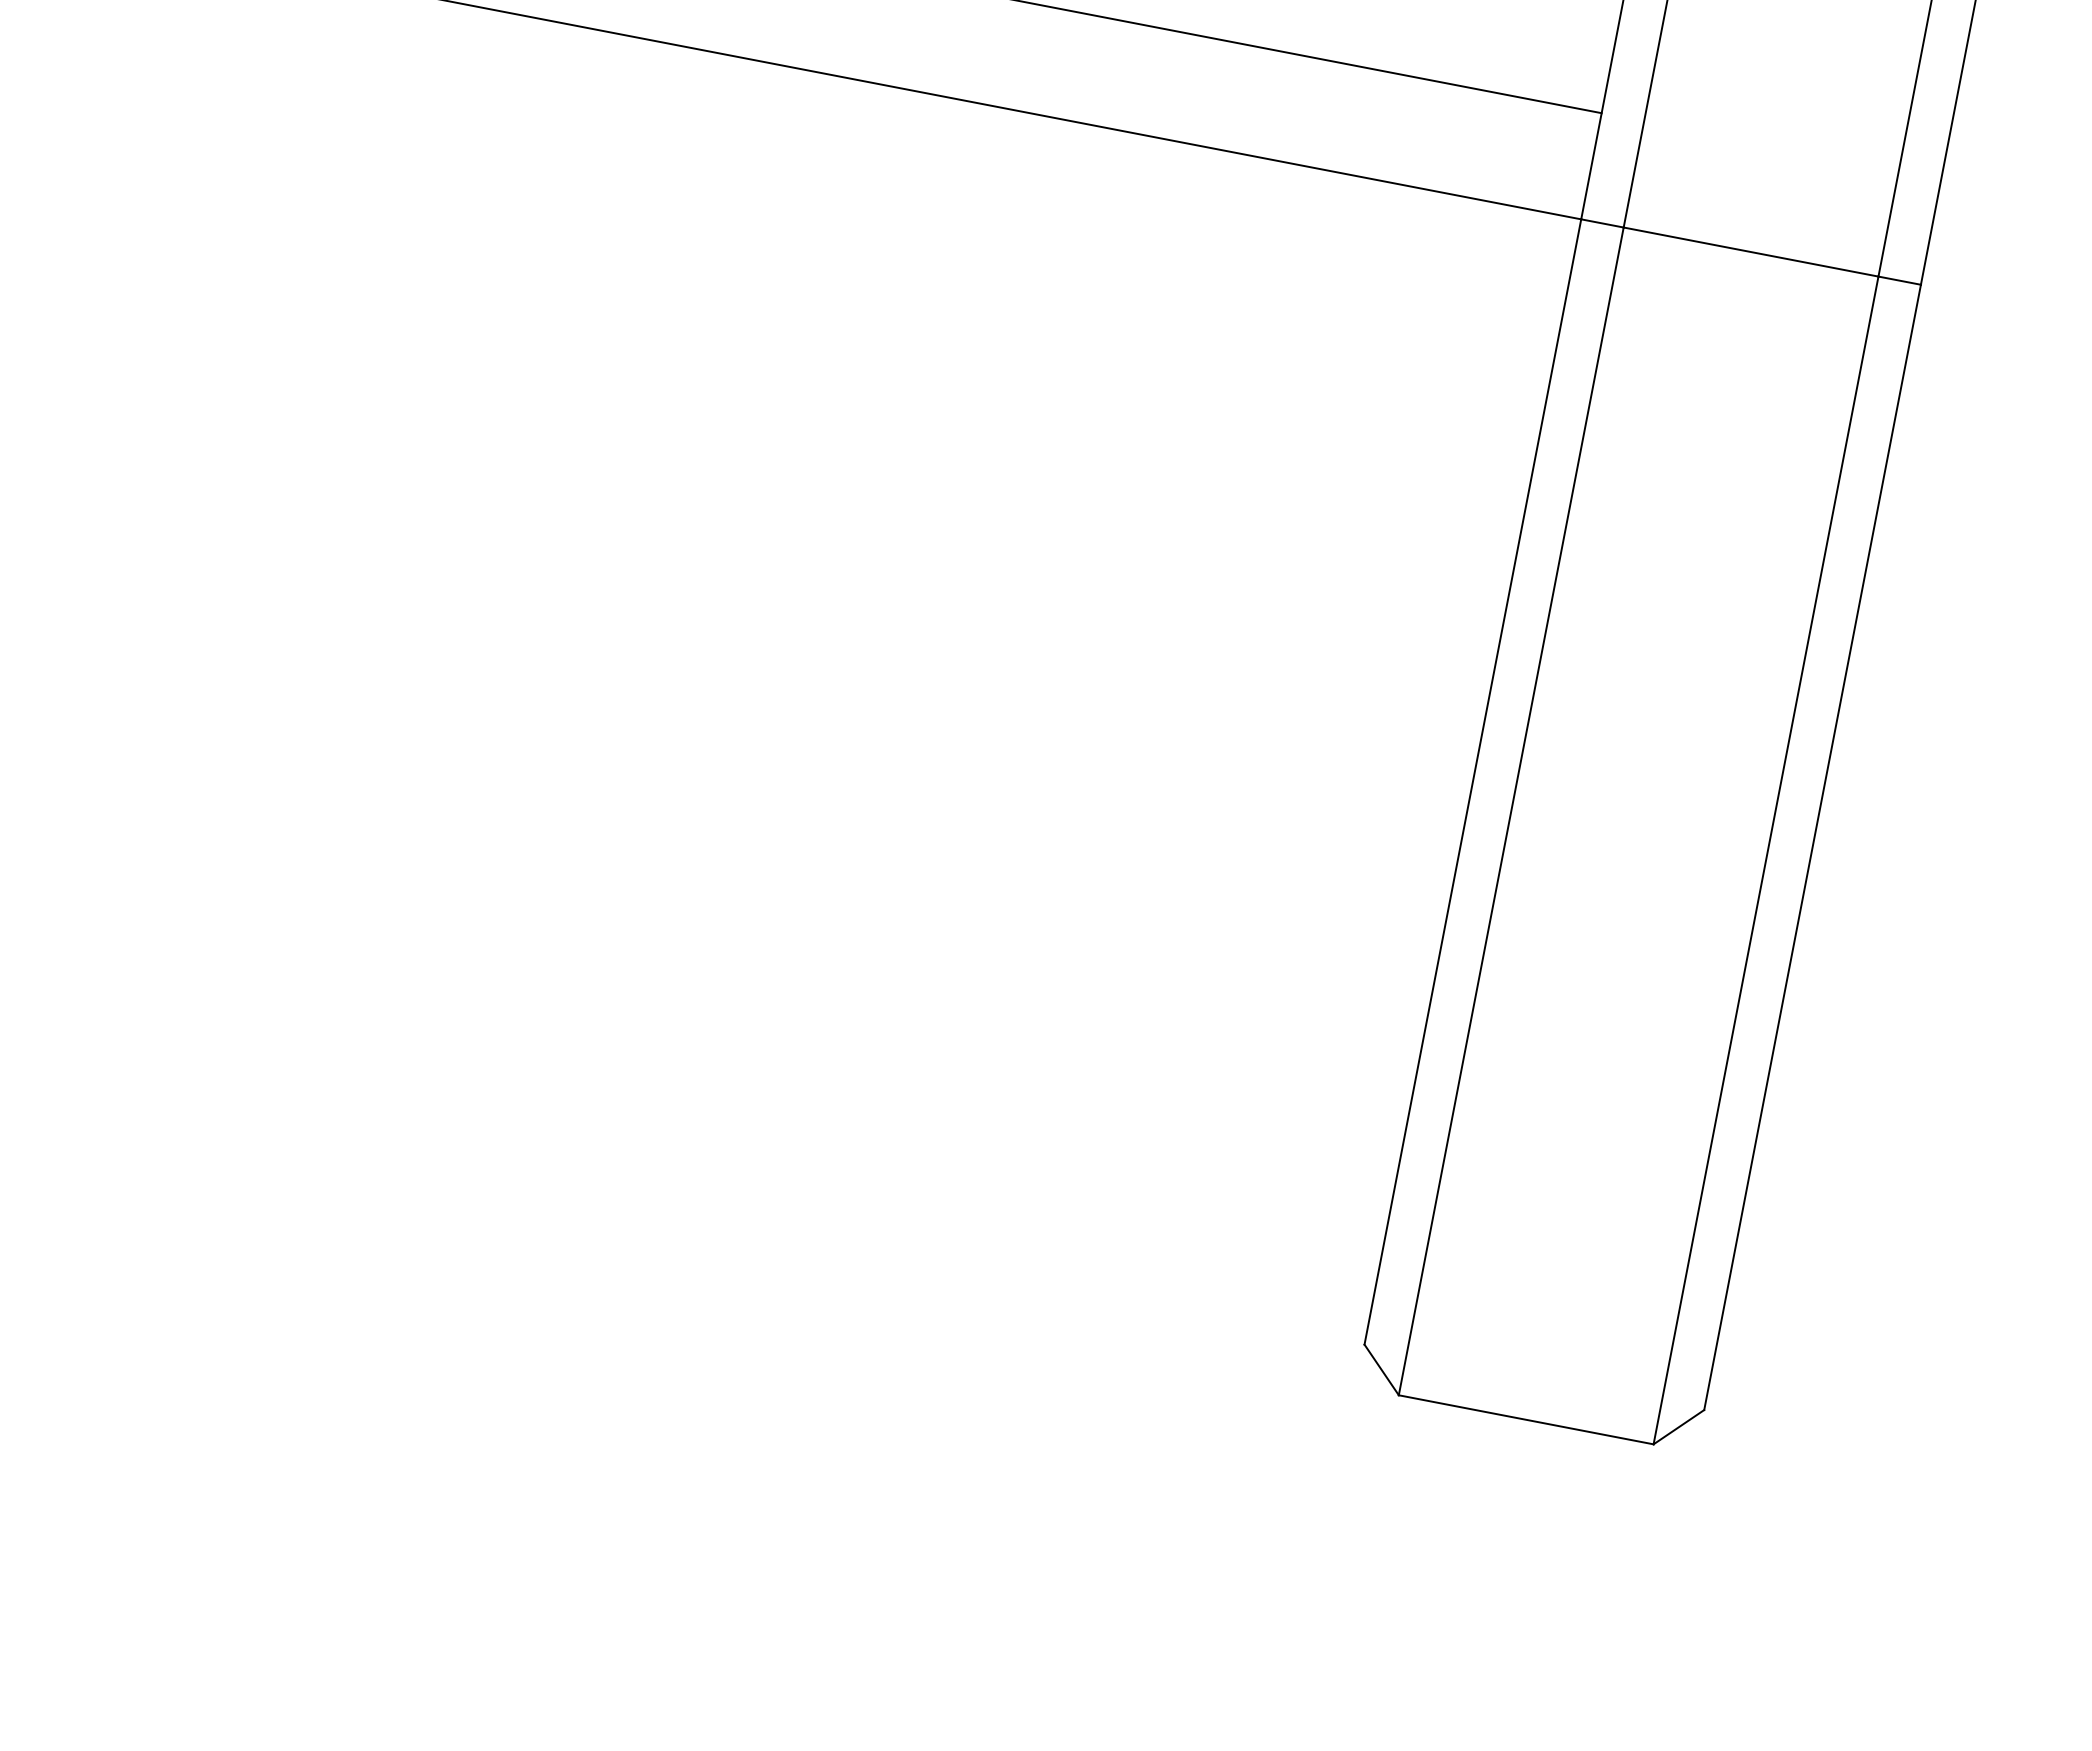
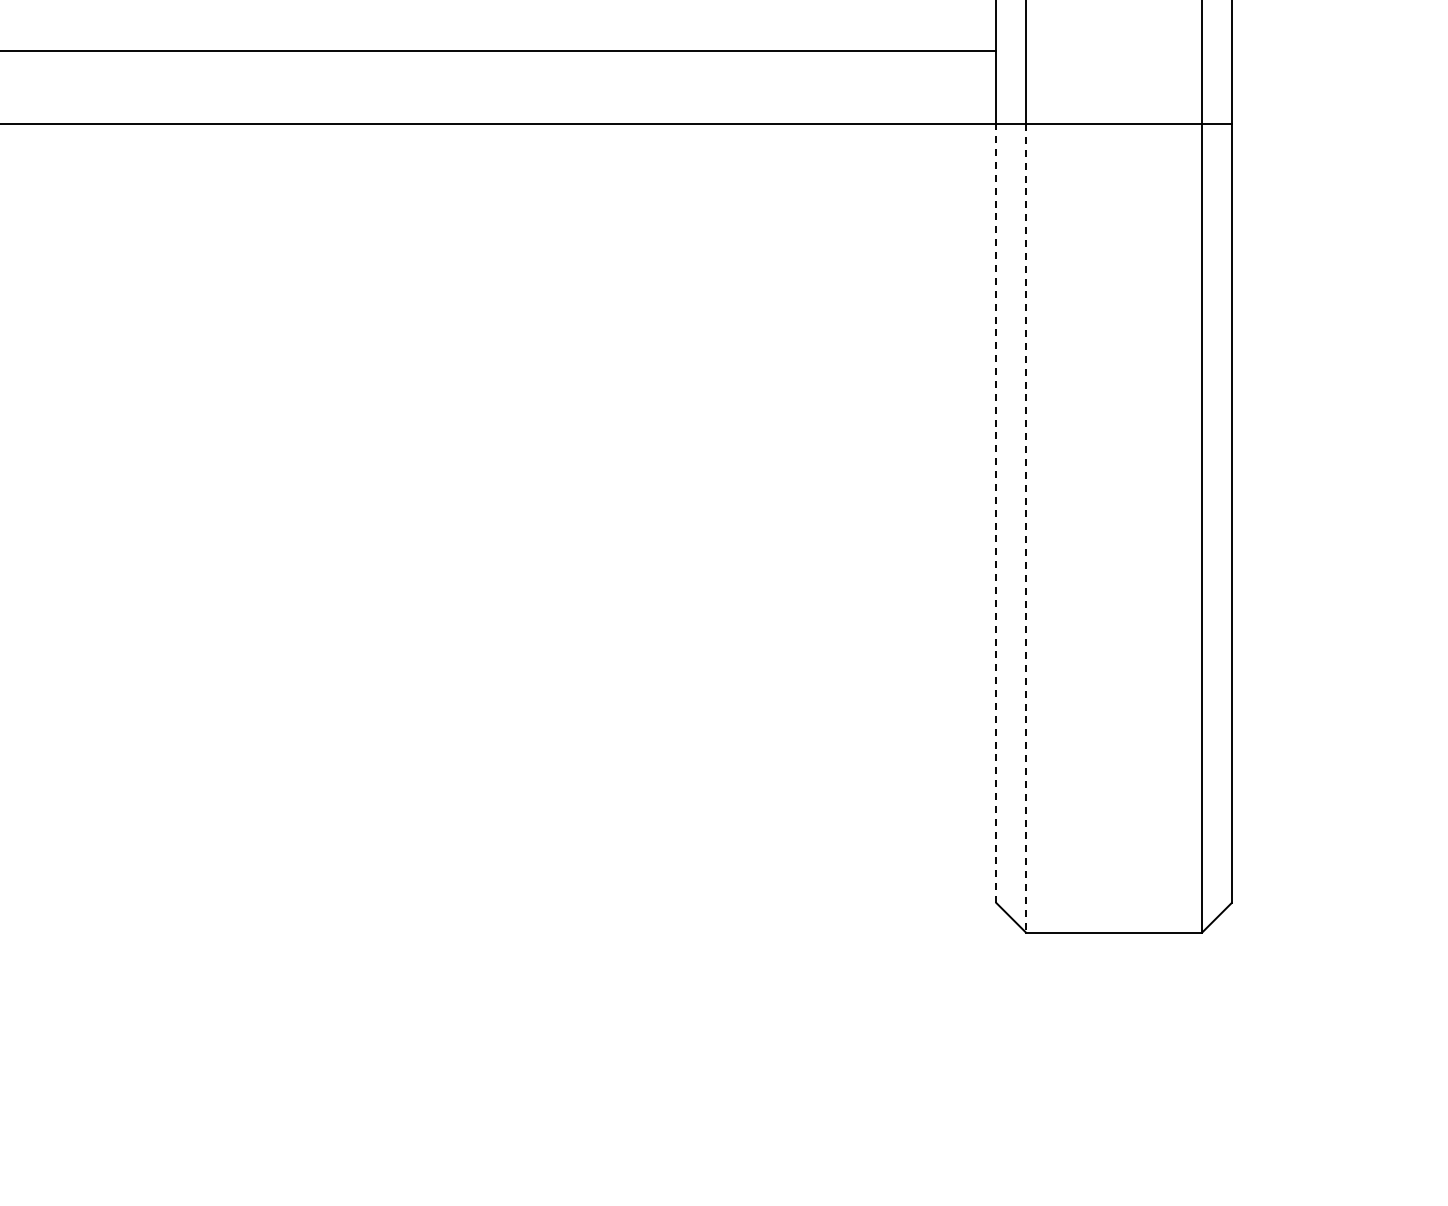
line: (1472, 781) -> (996, 513), solid -> dashed
line: (1510, 811) -> (1025, 528), solid -> dashed

